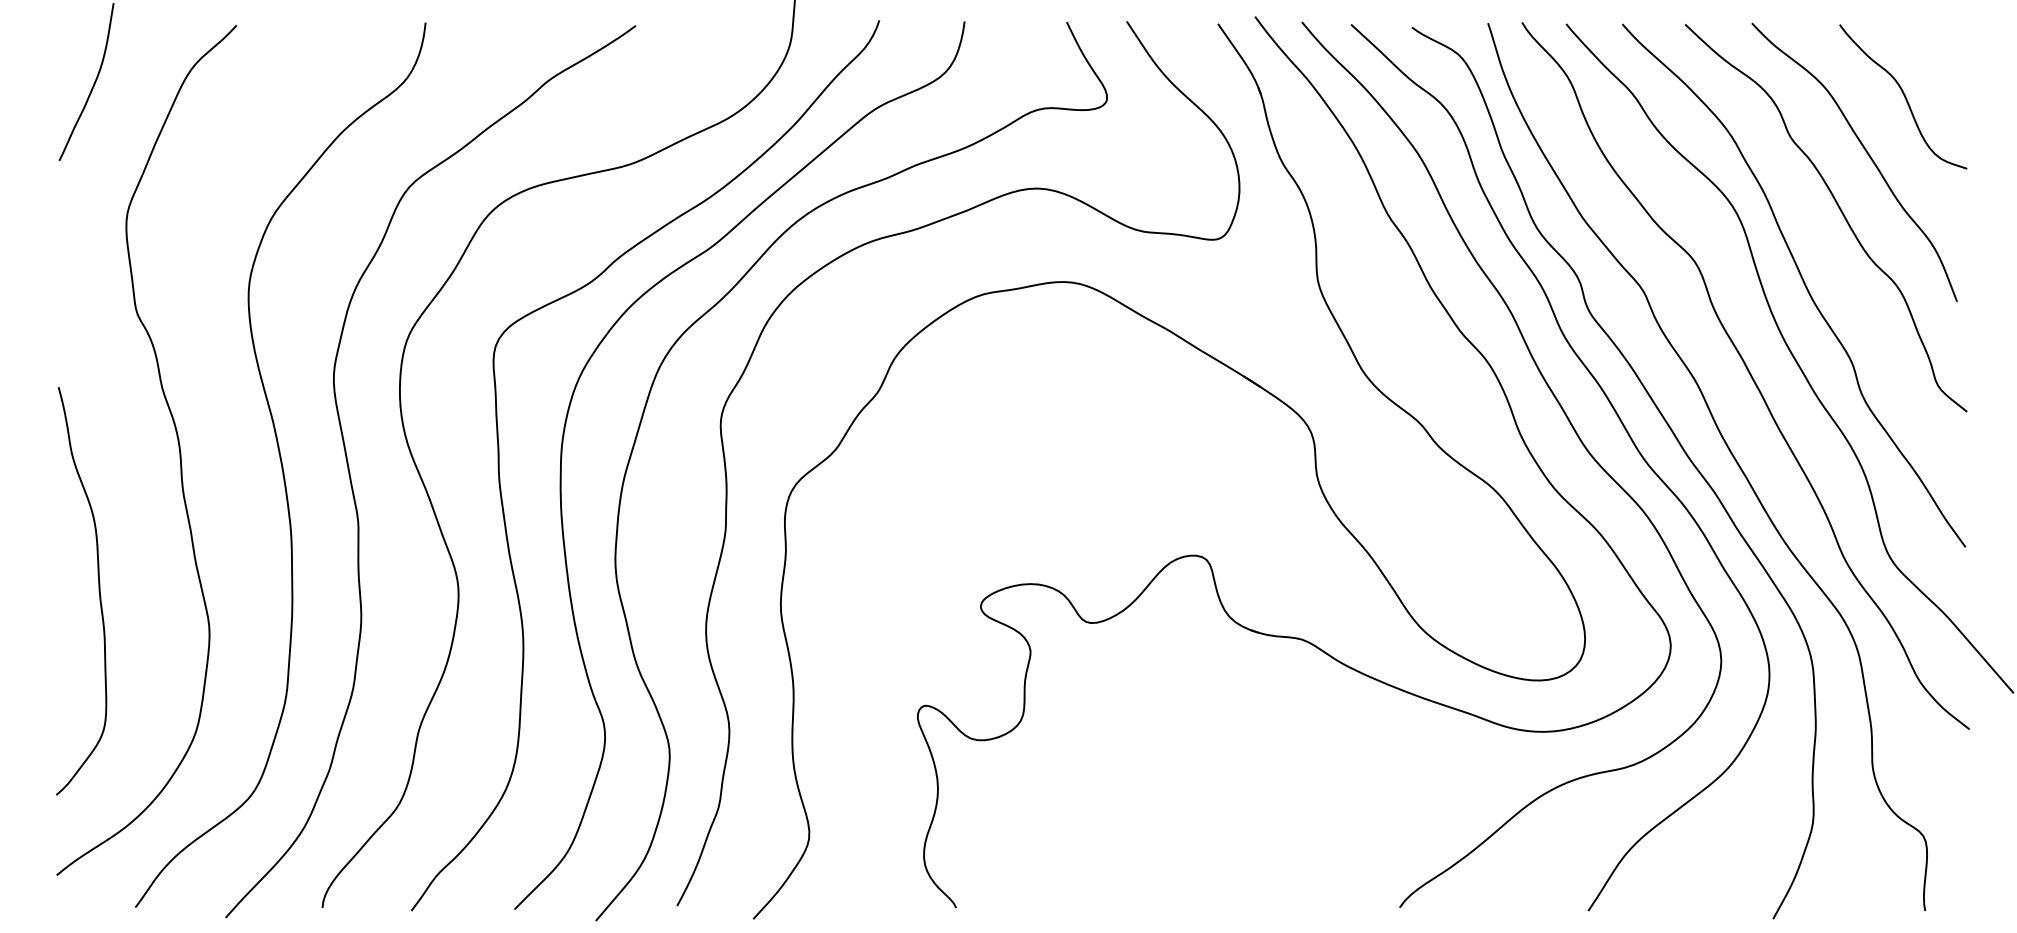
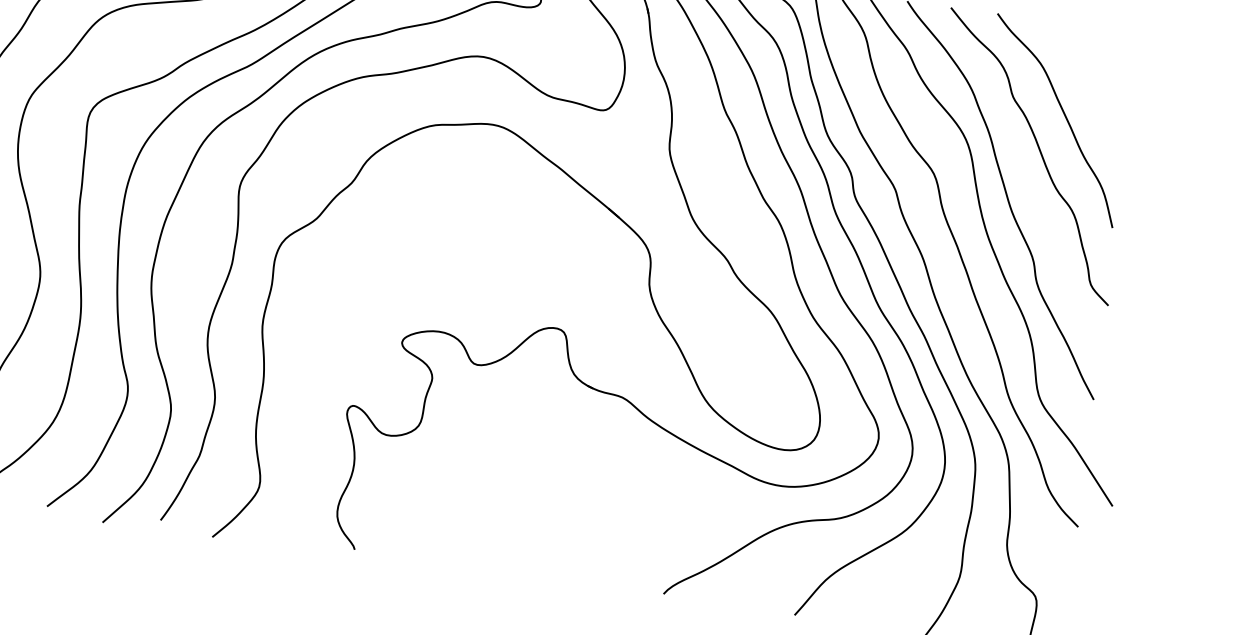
curve: (1903, 95) -> (1095, 79), removed

